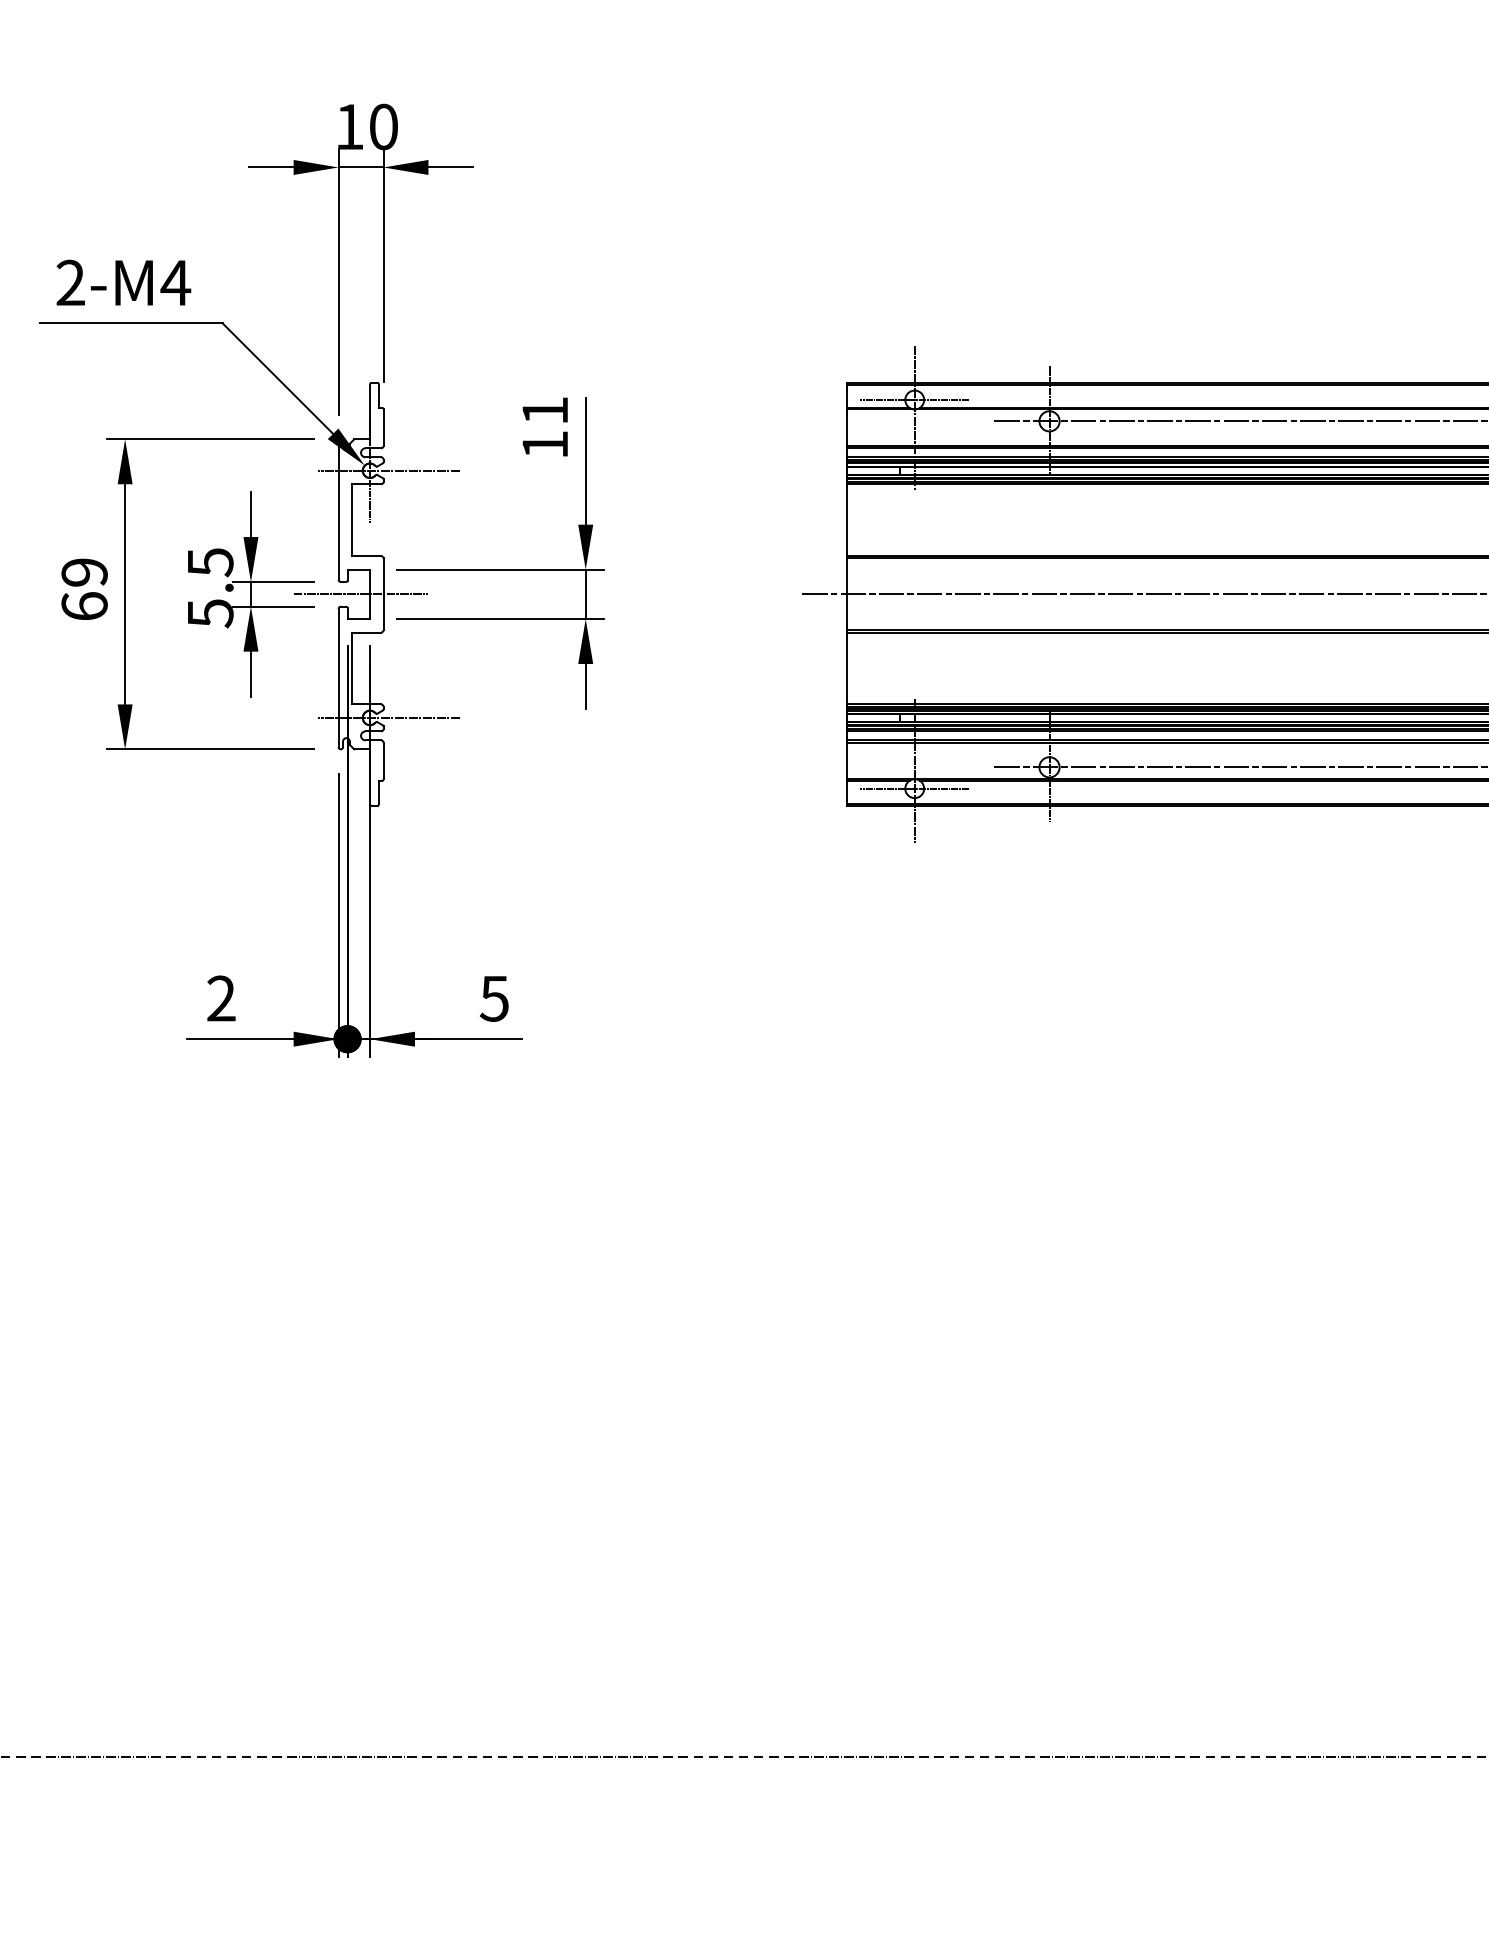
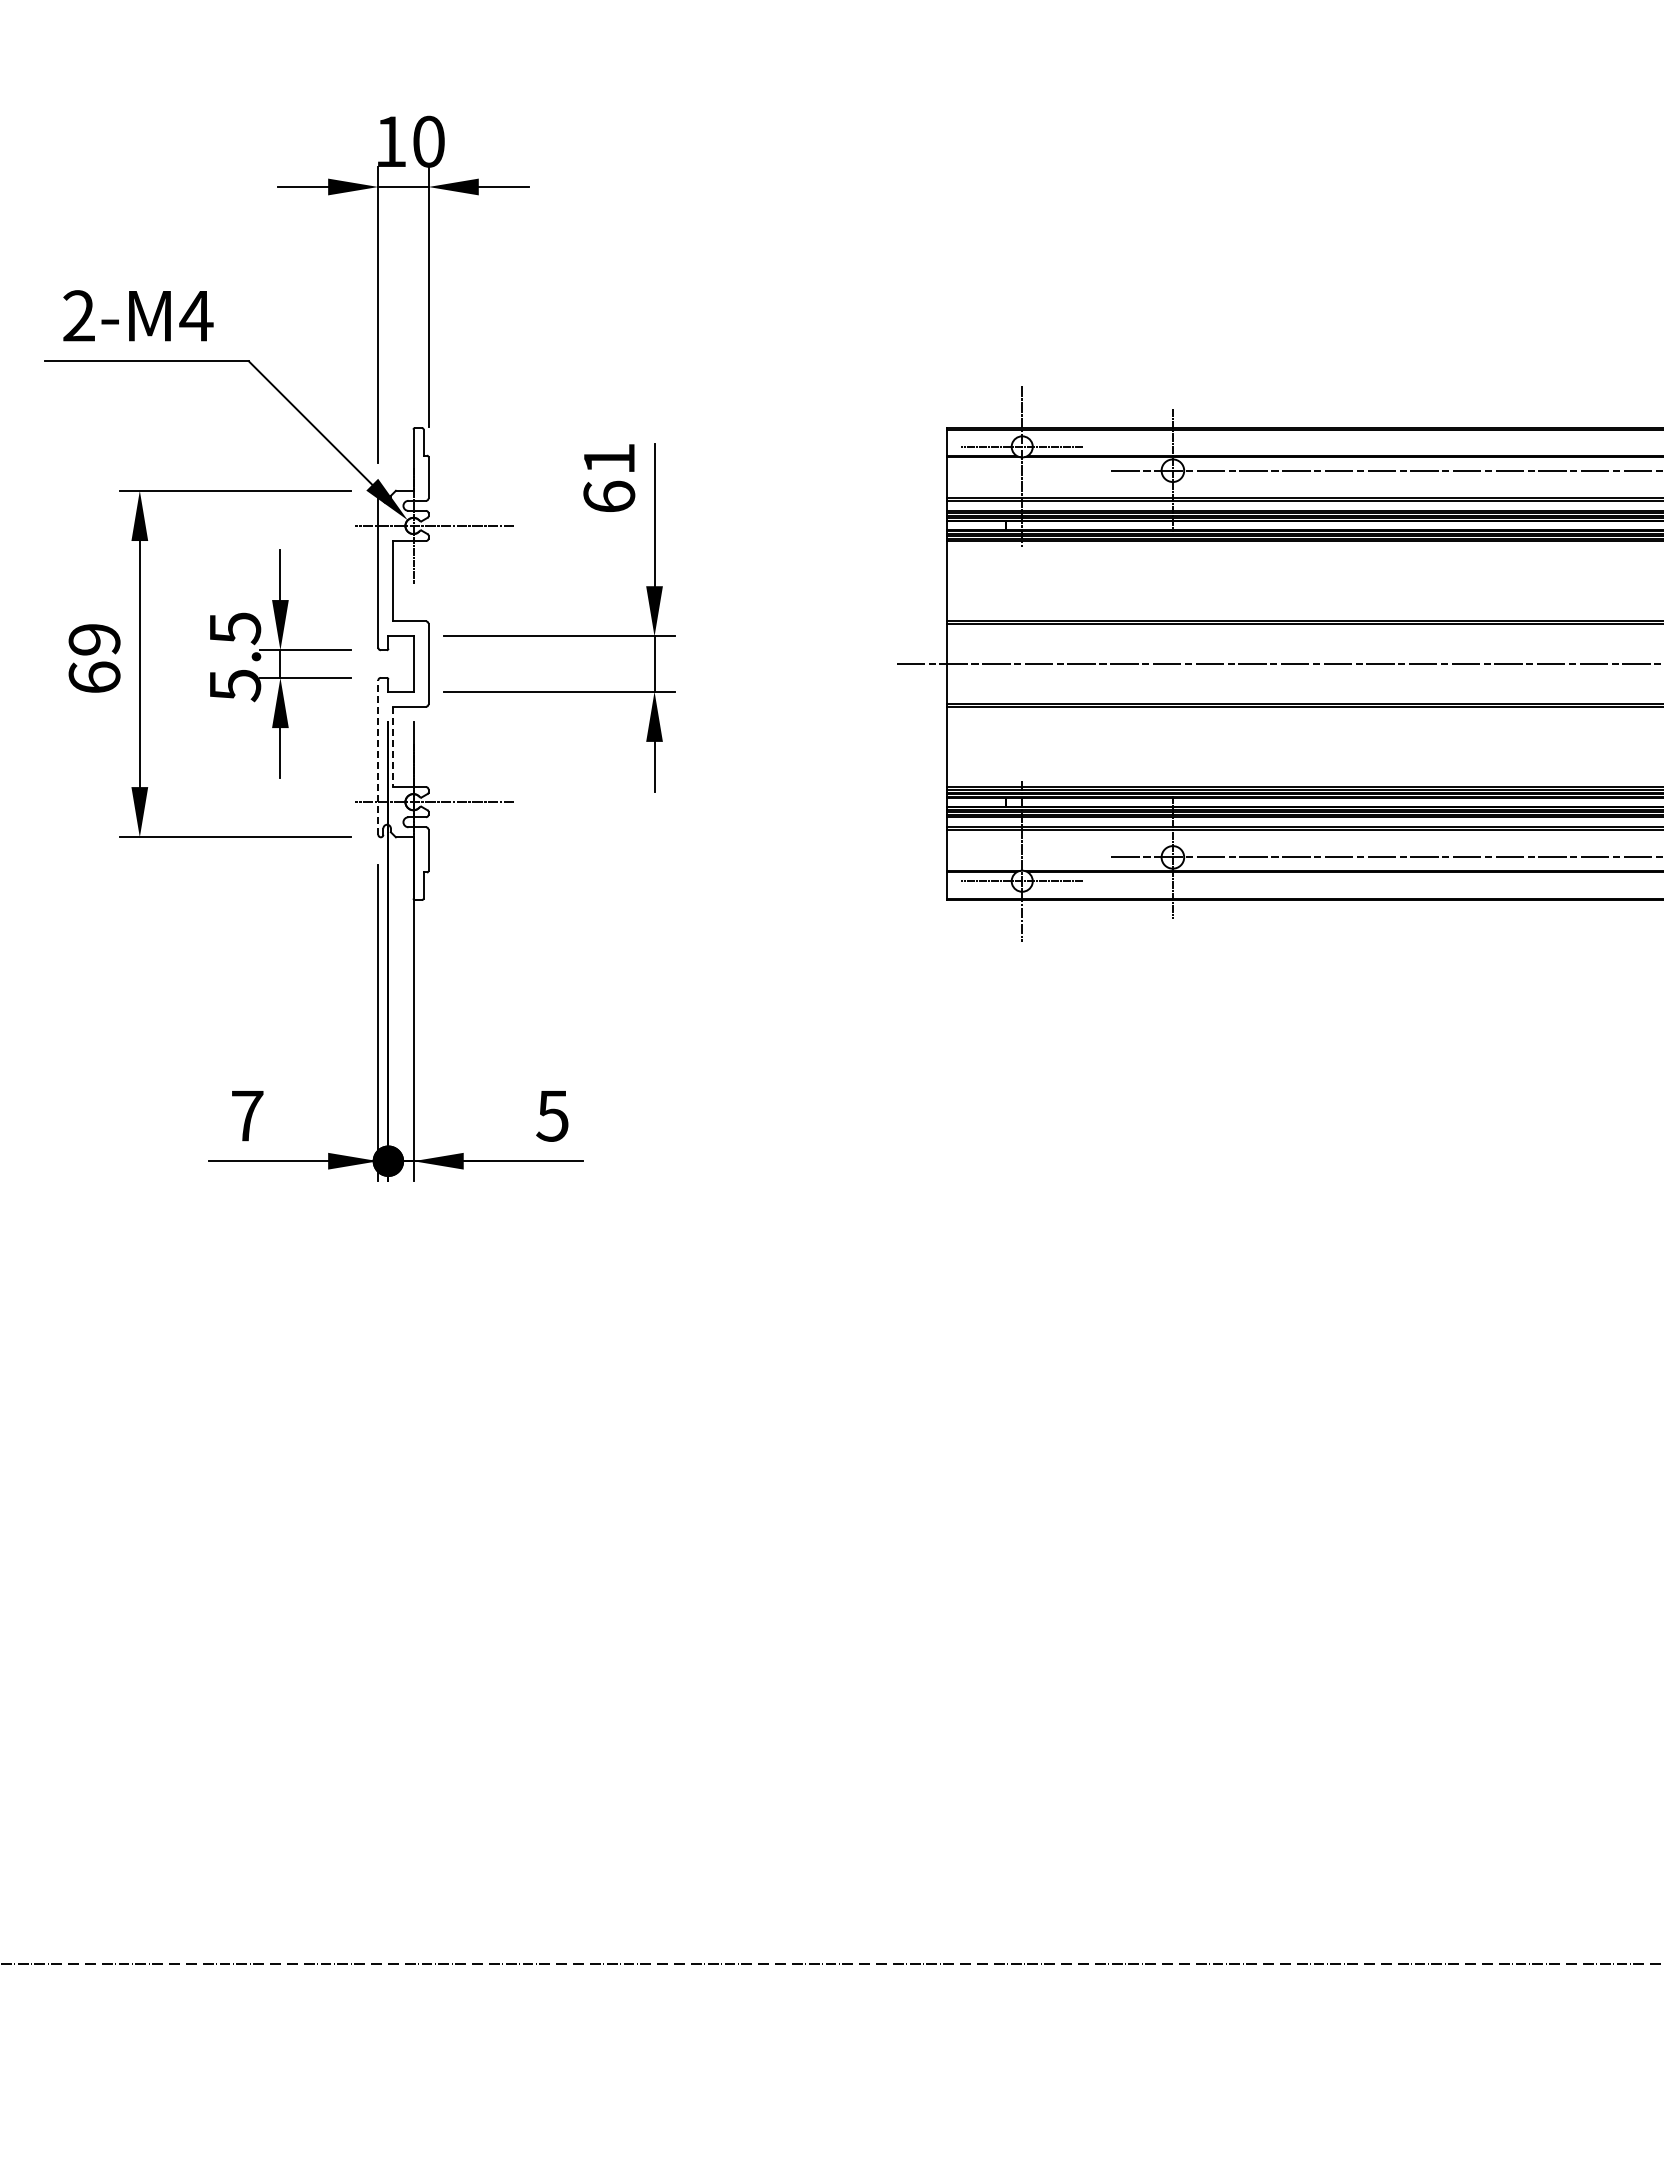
text: (545, 443) -> (609, 495), 11 -> 61
line: (361, 594) -> (403, 664), removed
line: (352, 669) -> (393, 747), solid -> dashed
line: (338, 677) -> (378, 757), solid -> dashed
text: (221, 998) -> (247, 1115), 2 -> 7

